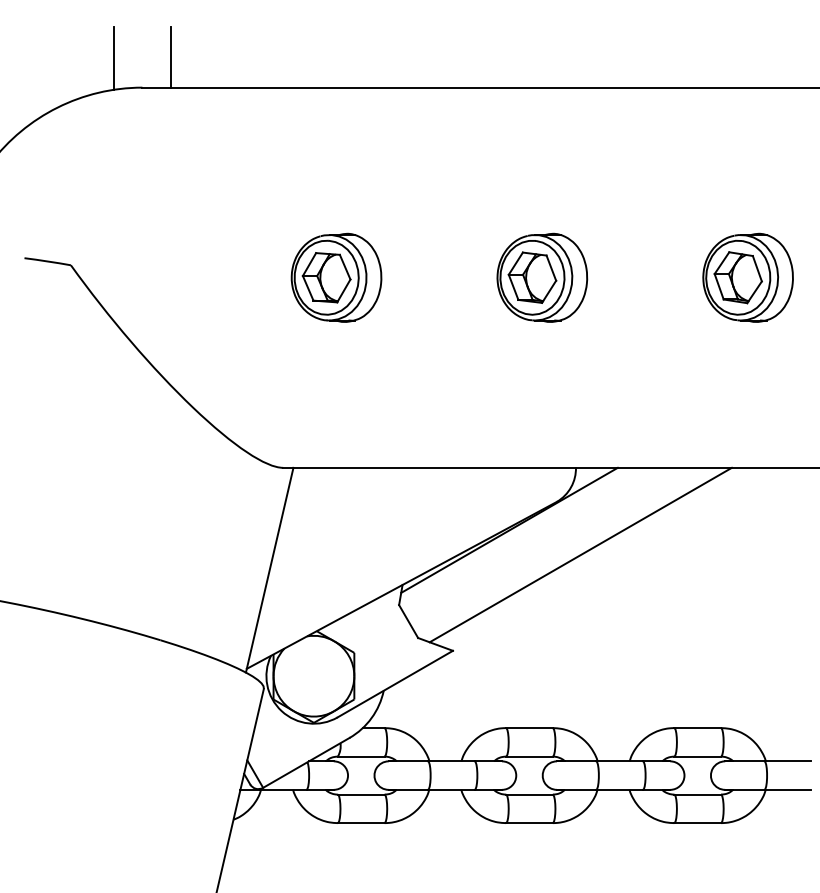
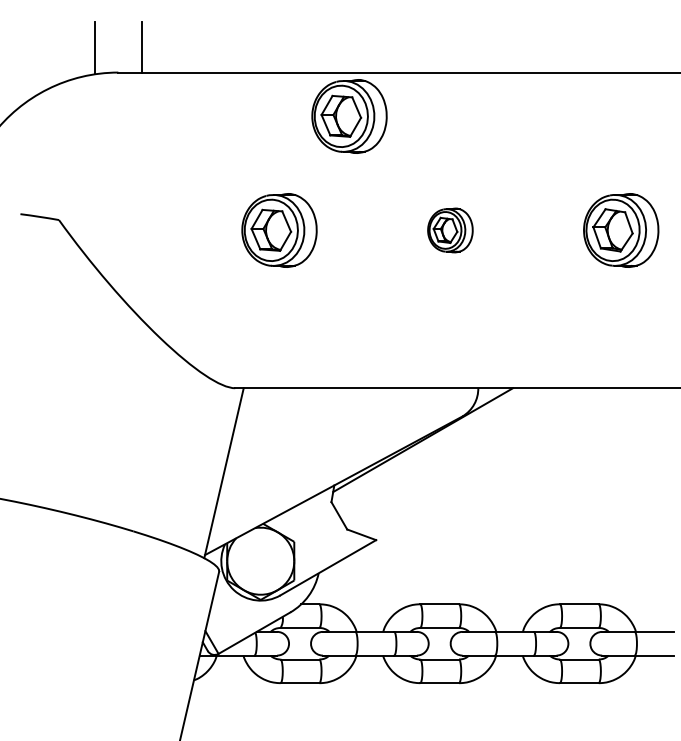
part: (420, 140) -> (349, 116), added
part: (542, 277) -> (450, 230), size x0.6
line: (579, 554) -> (481, 460), removed

